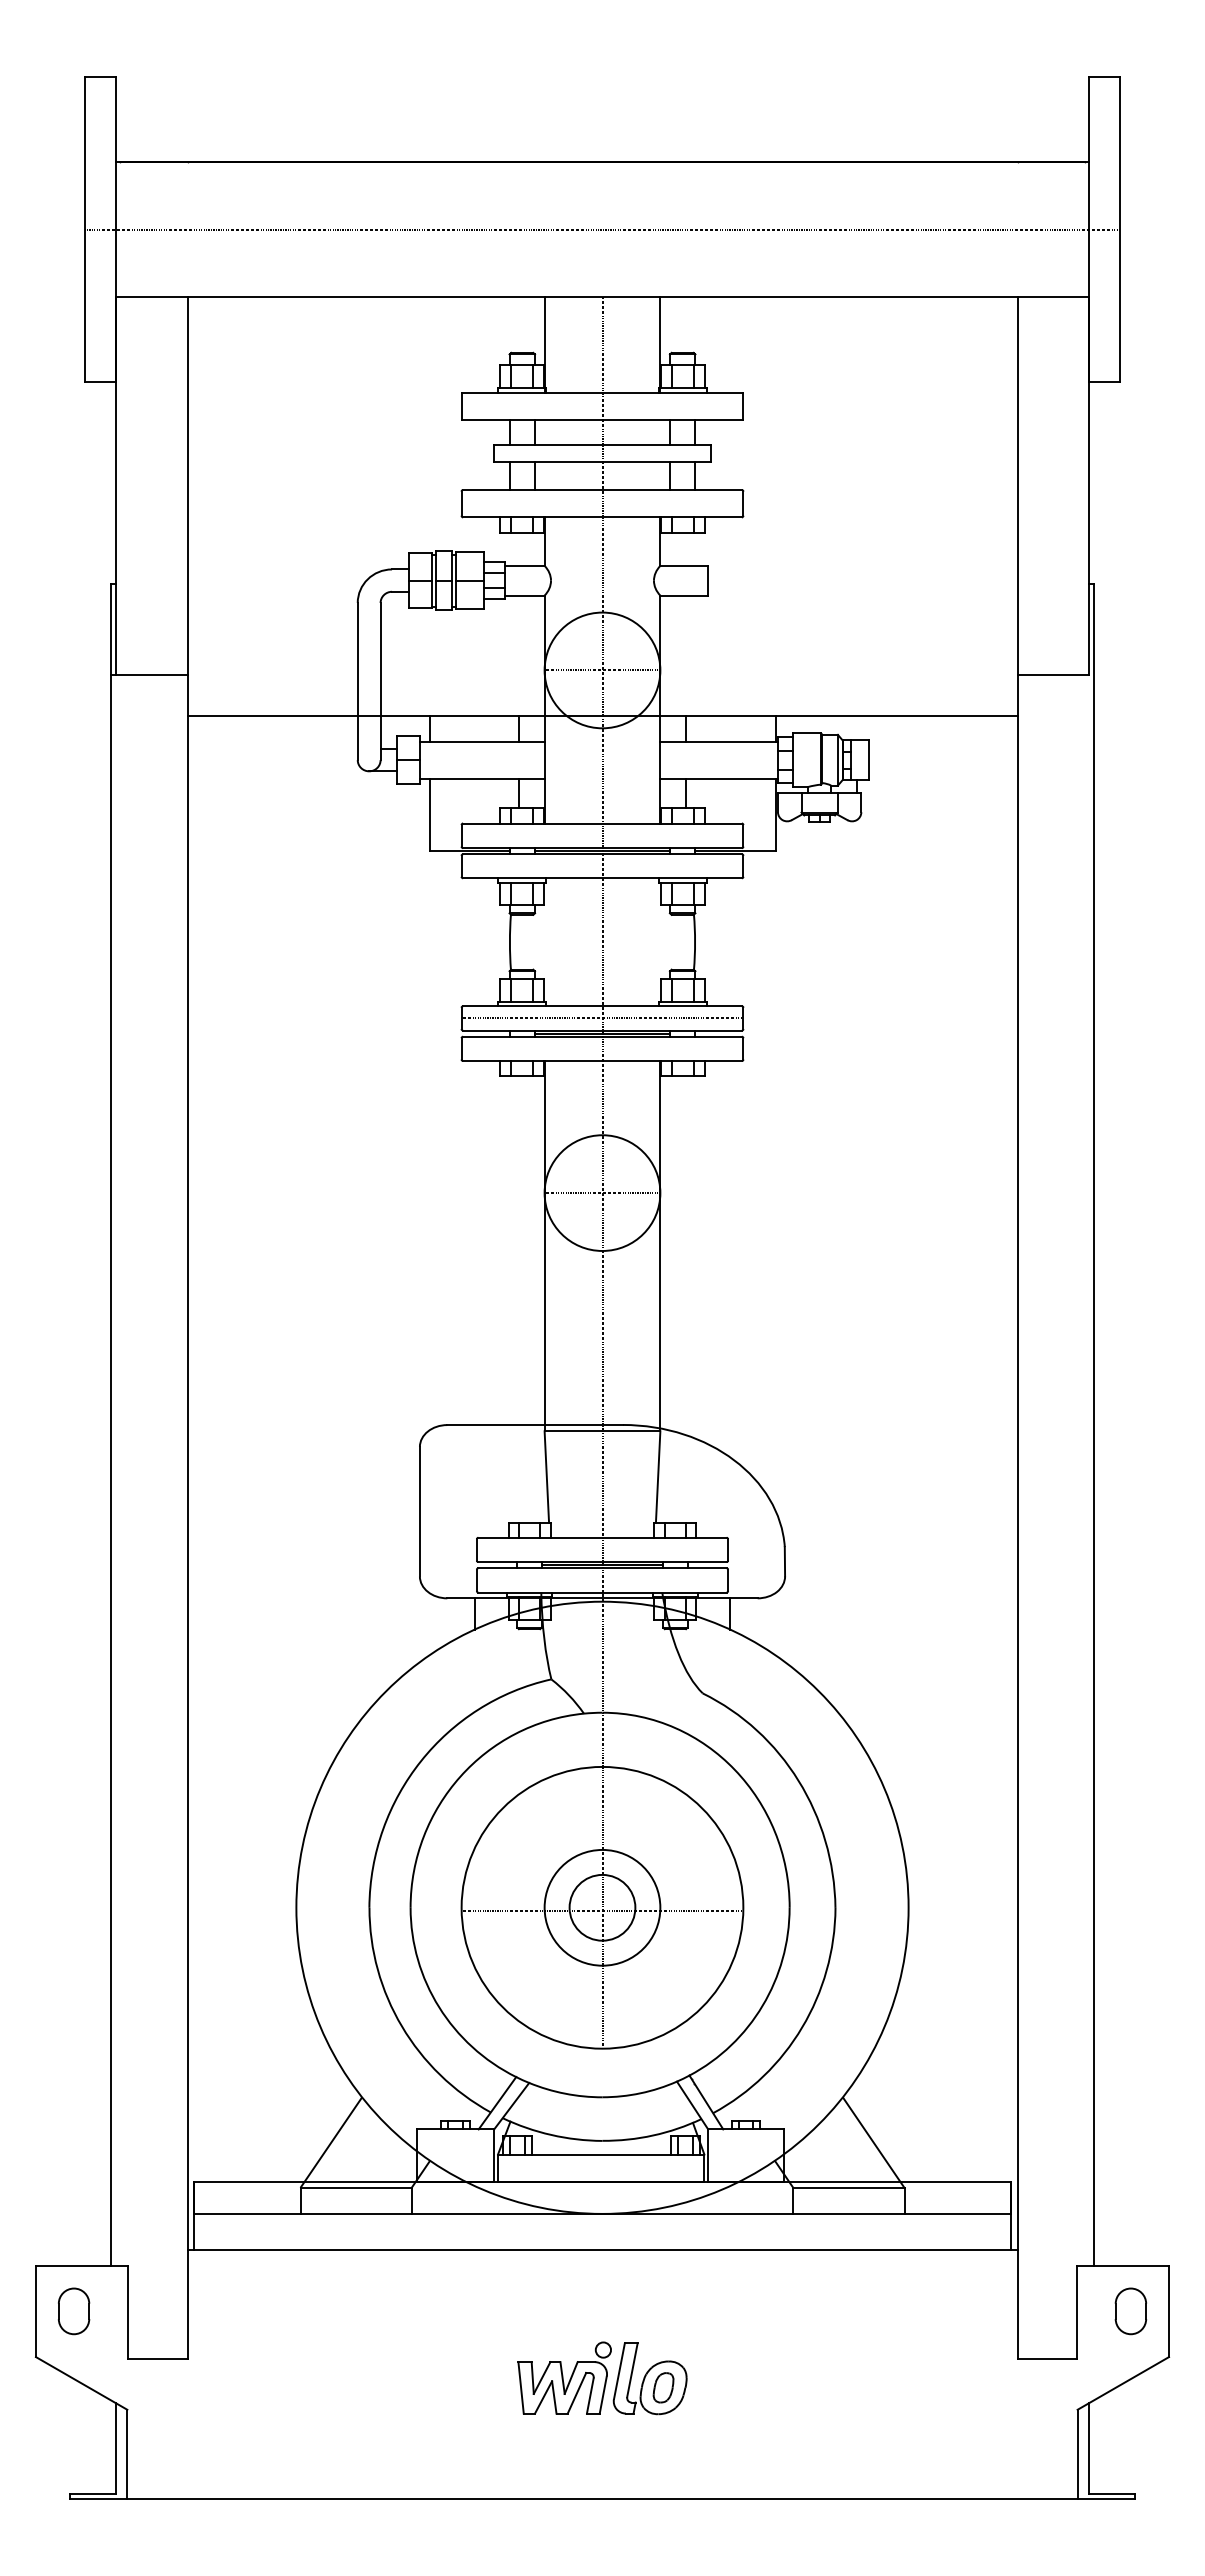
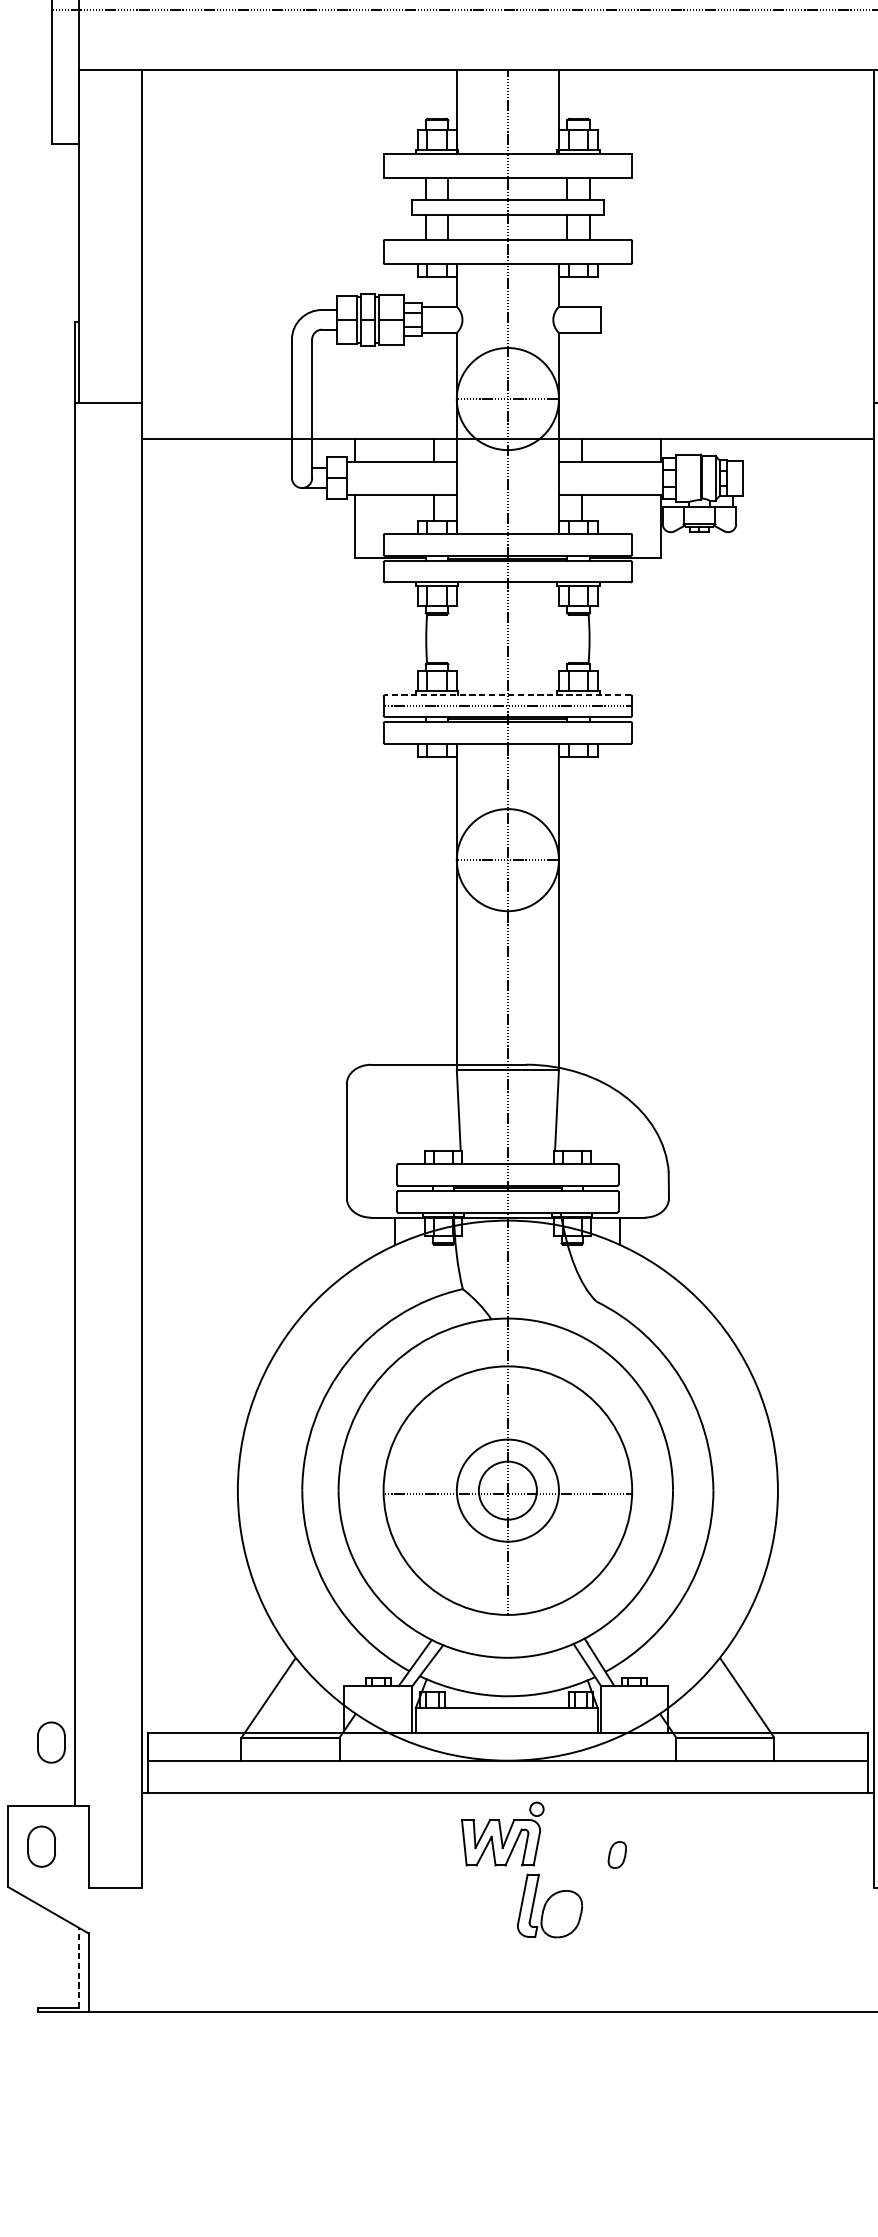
line: (602, 1006) -> (507, 695), solid -> dashed
part: (84, 2193) -> (50, 1742), added
part: (564, 2377) -> (502, 1833), moved
part: (663, 2387) -> (617, 1854), moved
line: (115, 2448) -> (78, 1967), solid -> dashed

